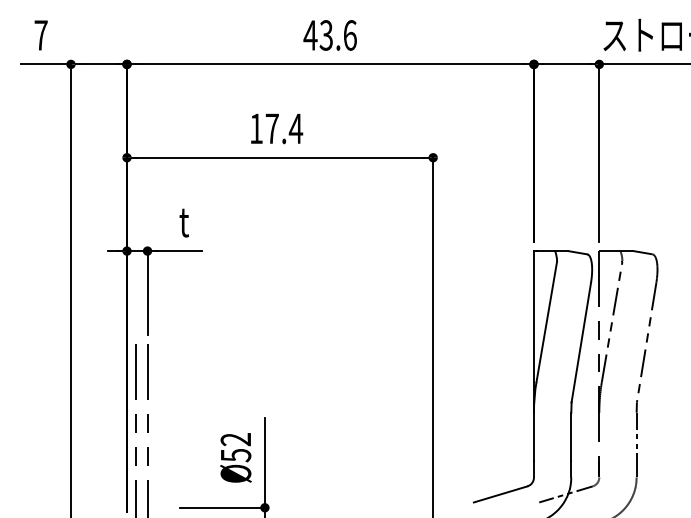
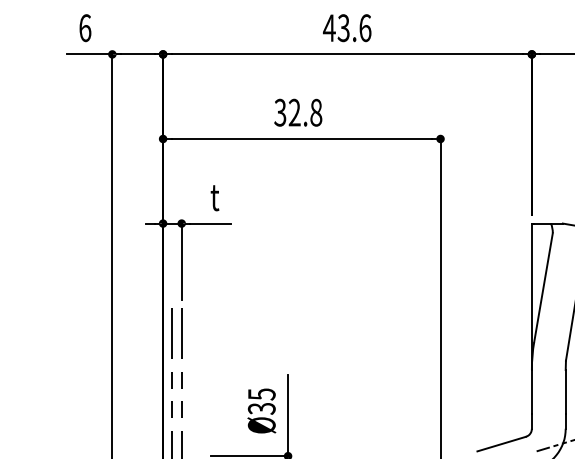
text: (40, 35) -> (84, 28), 7 -> 6
text: (276, 128) -> (298, 112), 17.4 -> 32.8
text: (235, 447) -> (261, 401), Ø52 -> Ø35

